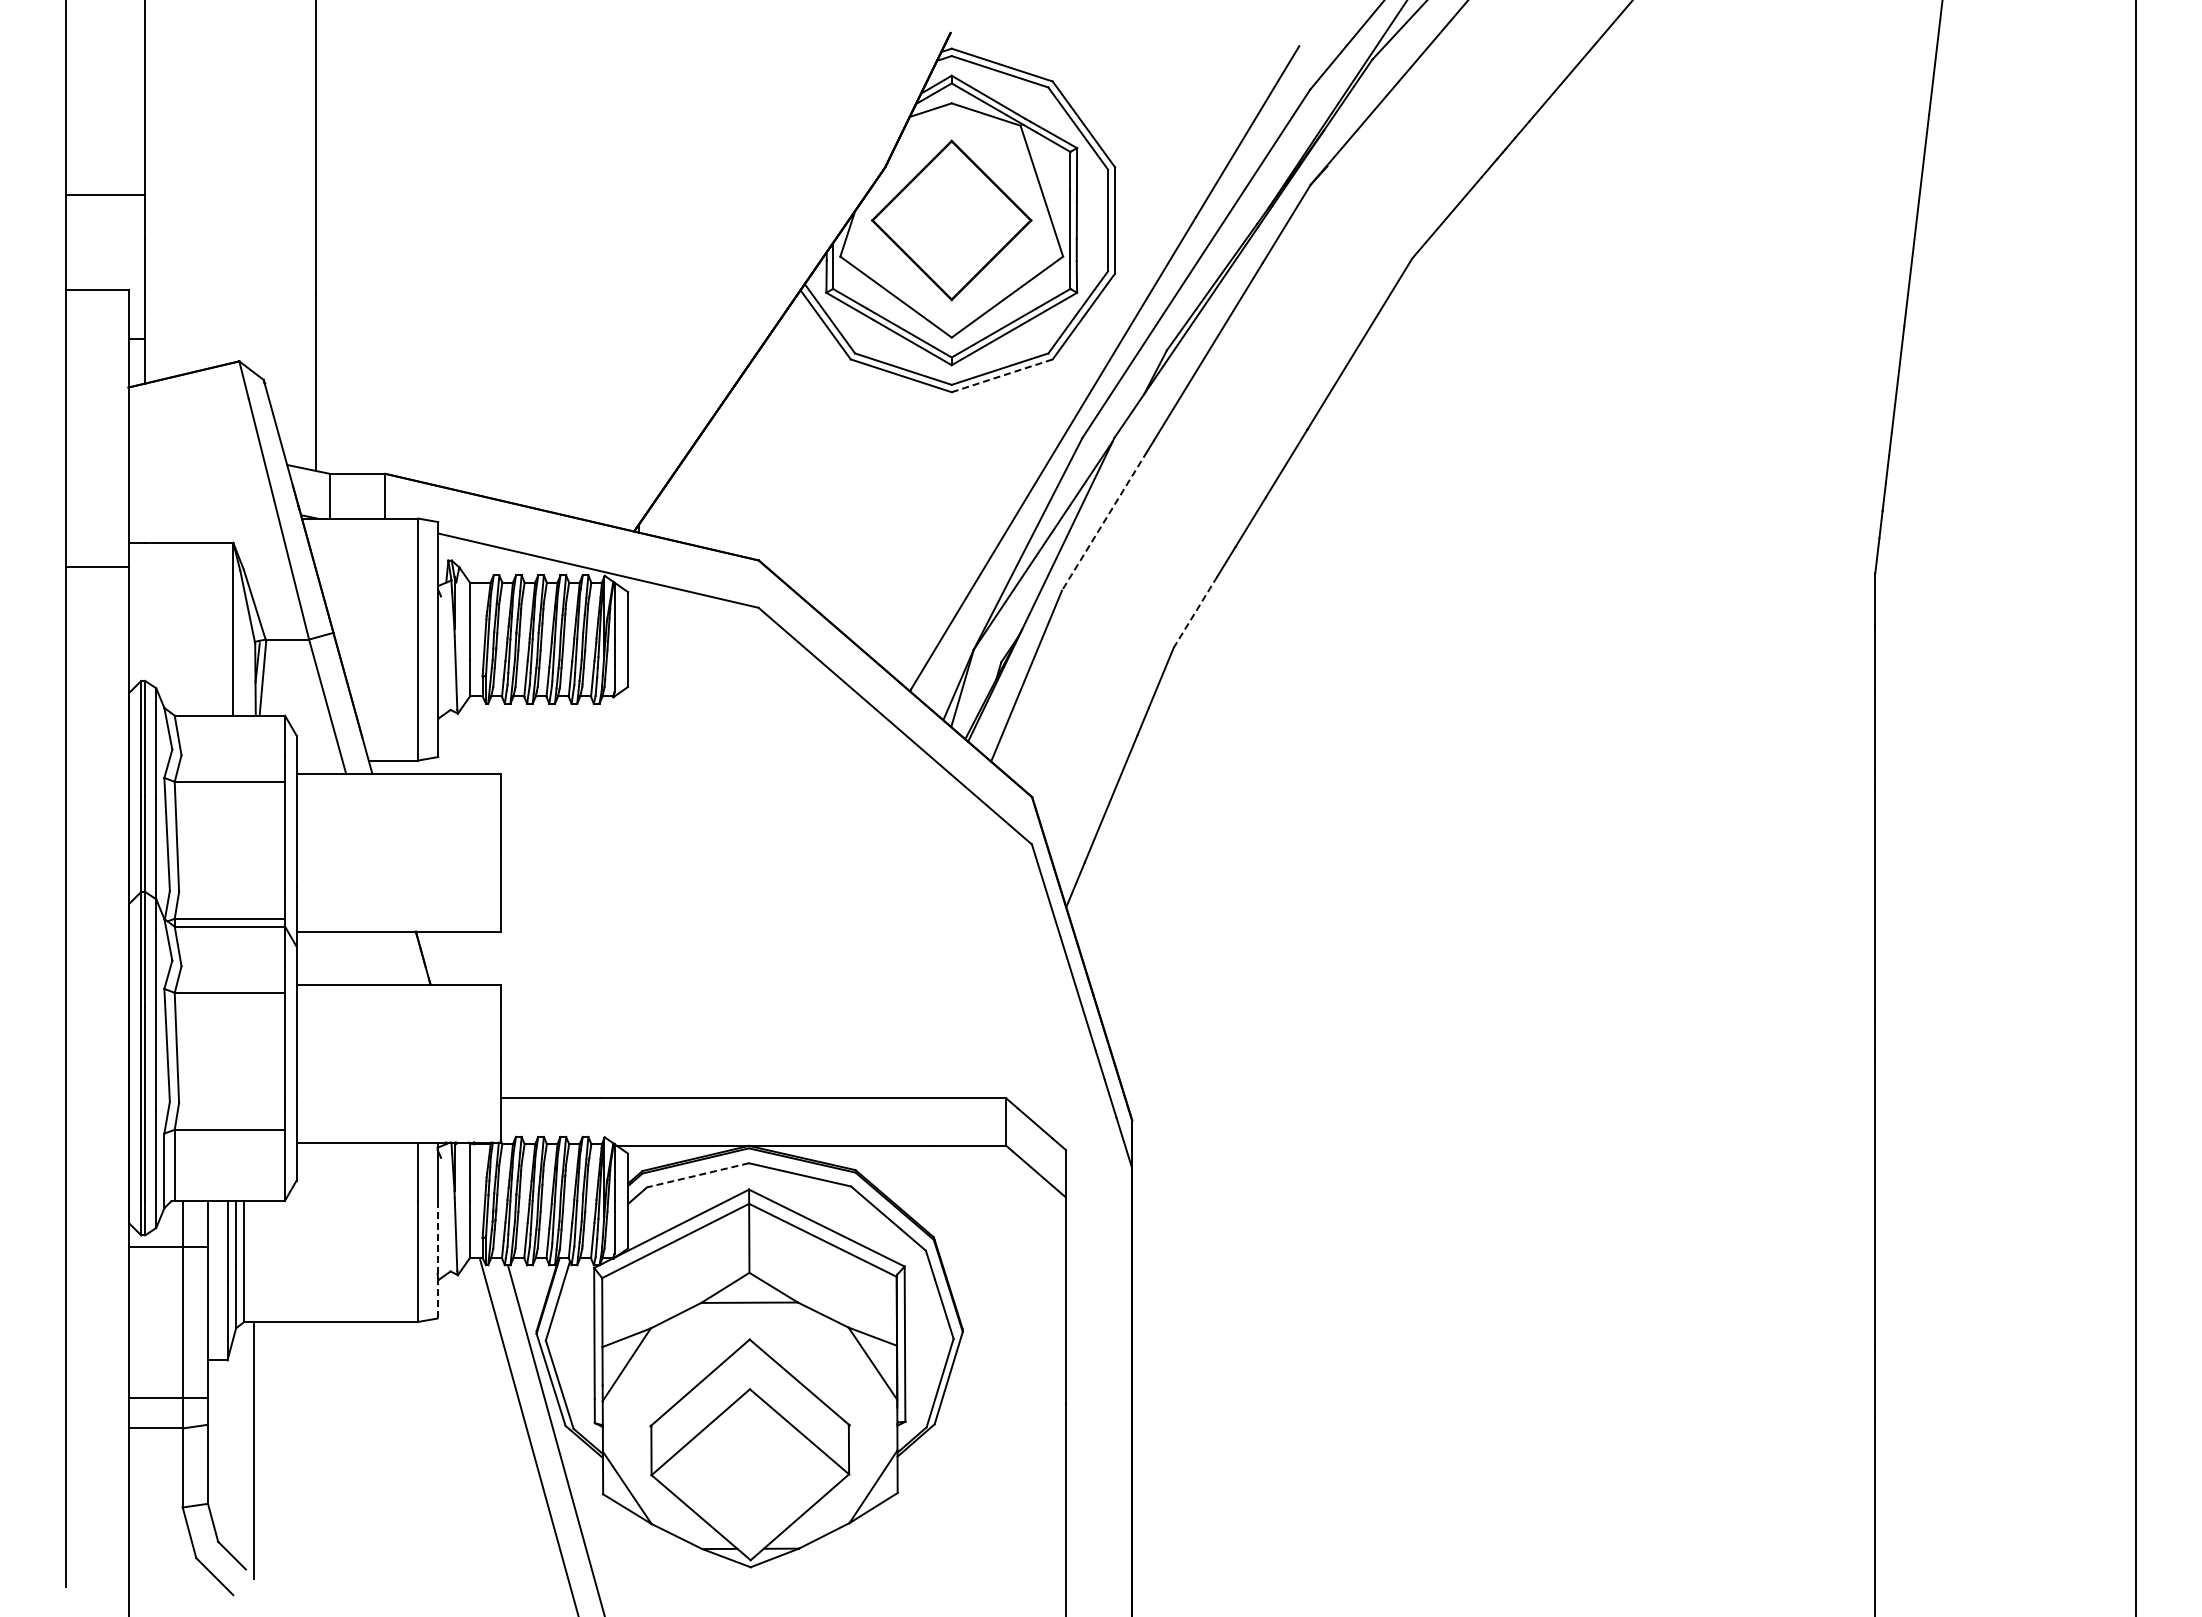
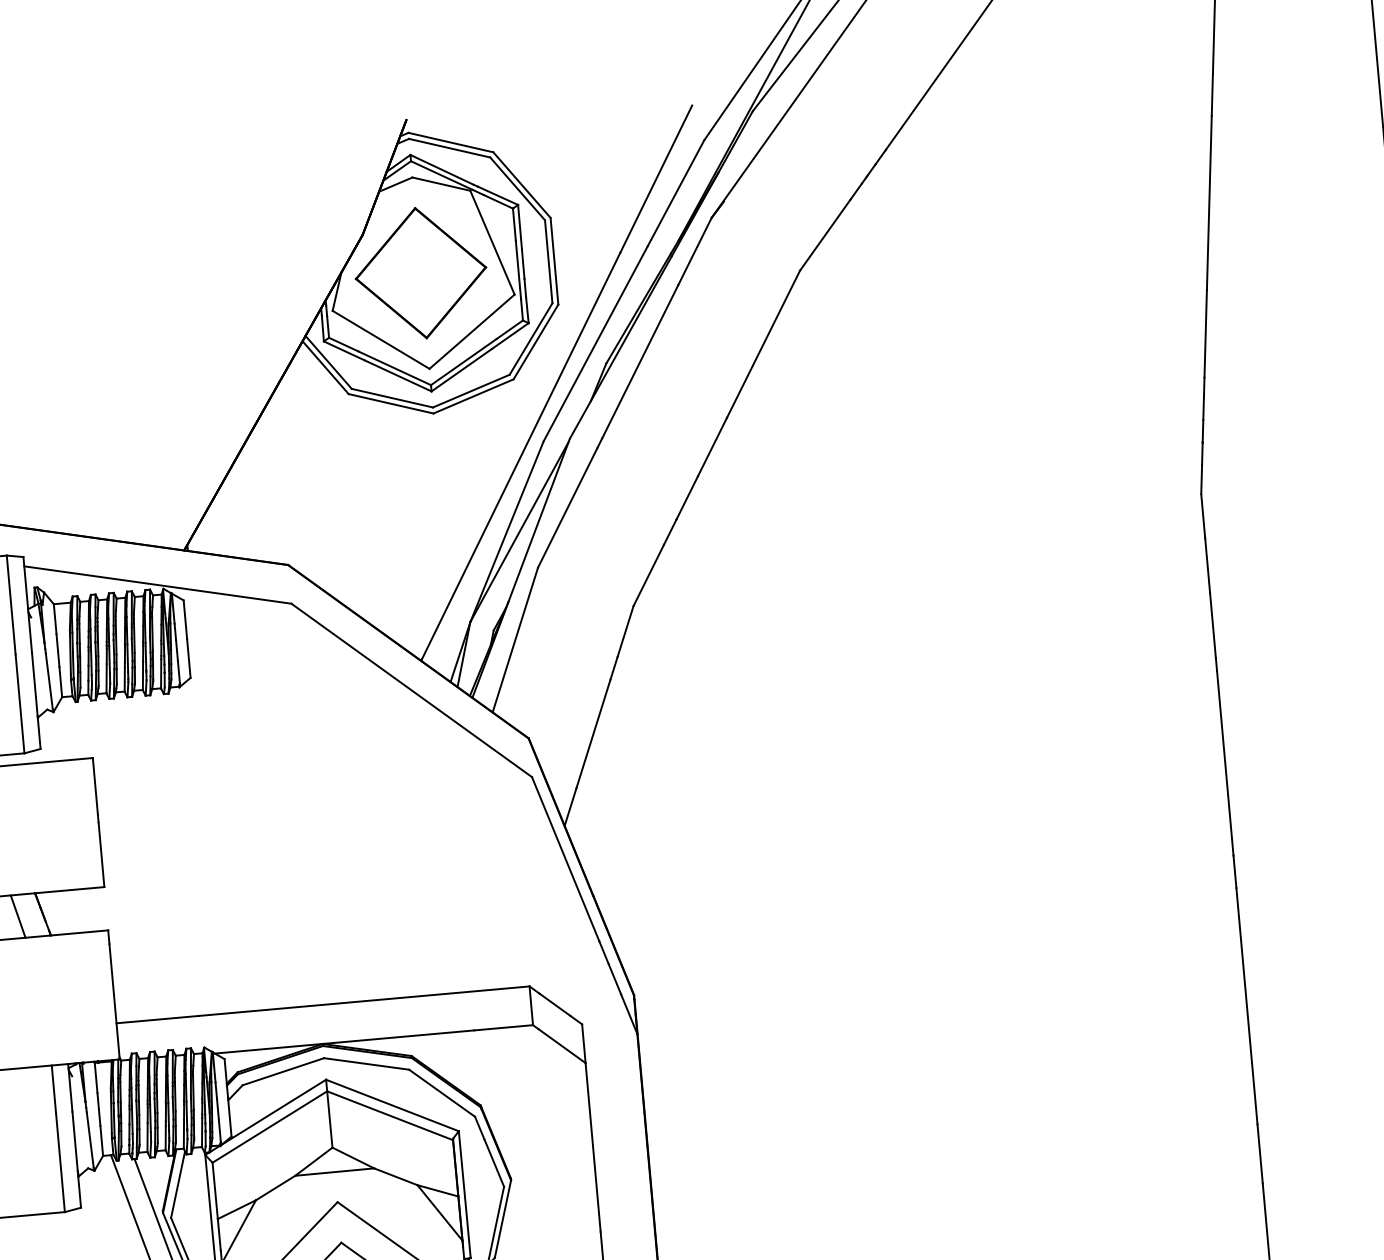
line: (1002, 375) -> (473, 396), dashed -> solid
line: (1104, 521) -> (567, 507), dashed -> solid
line: (1195, 612) -> (648, 575), dashed -> solid
line: (392, 957) -> (17, 916), added
line: (697, 1175) -> (282, 1071), dashed -> solid
line: (437, 1259) -> (76, 1159), dashed -> solid

